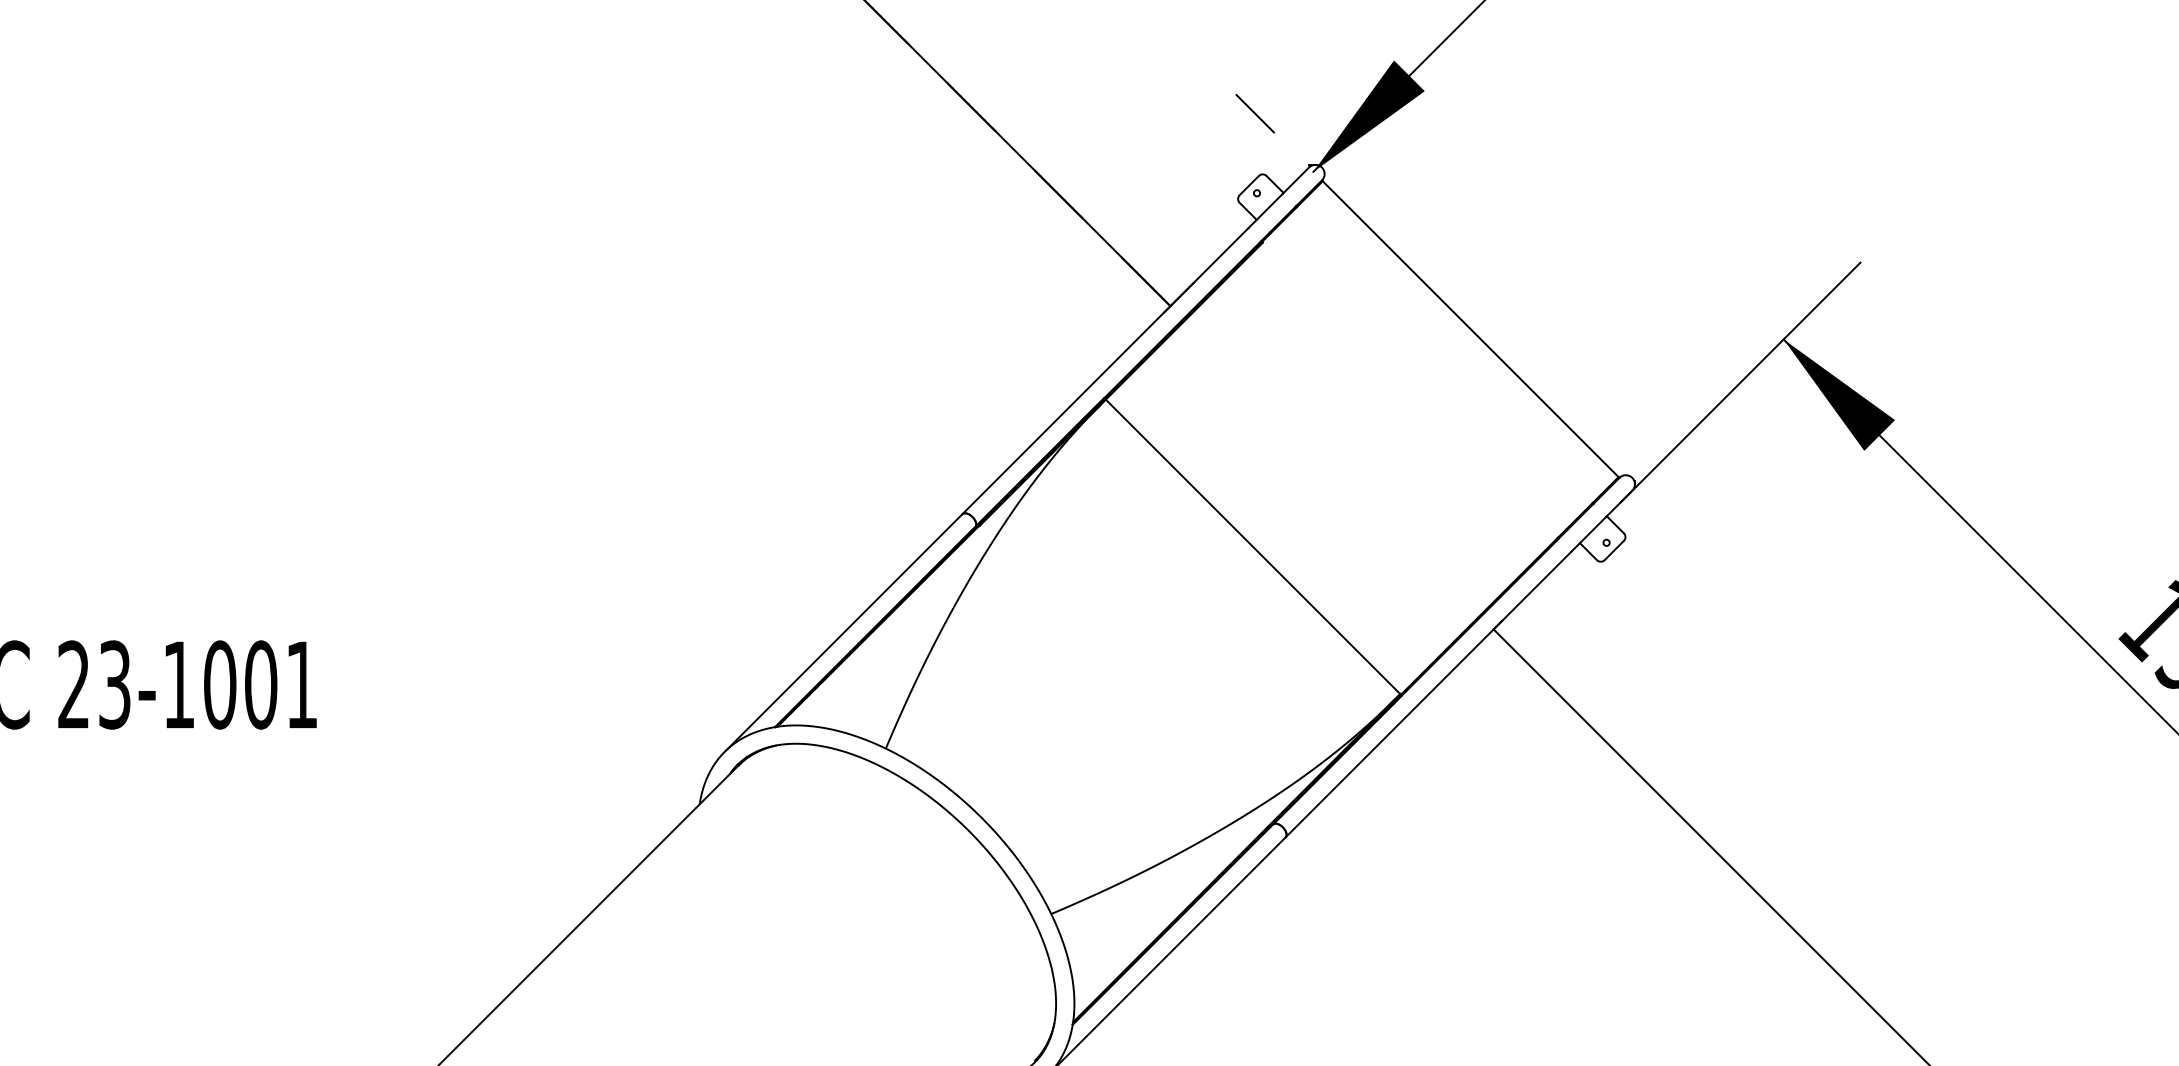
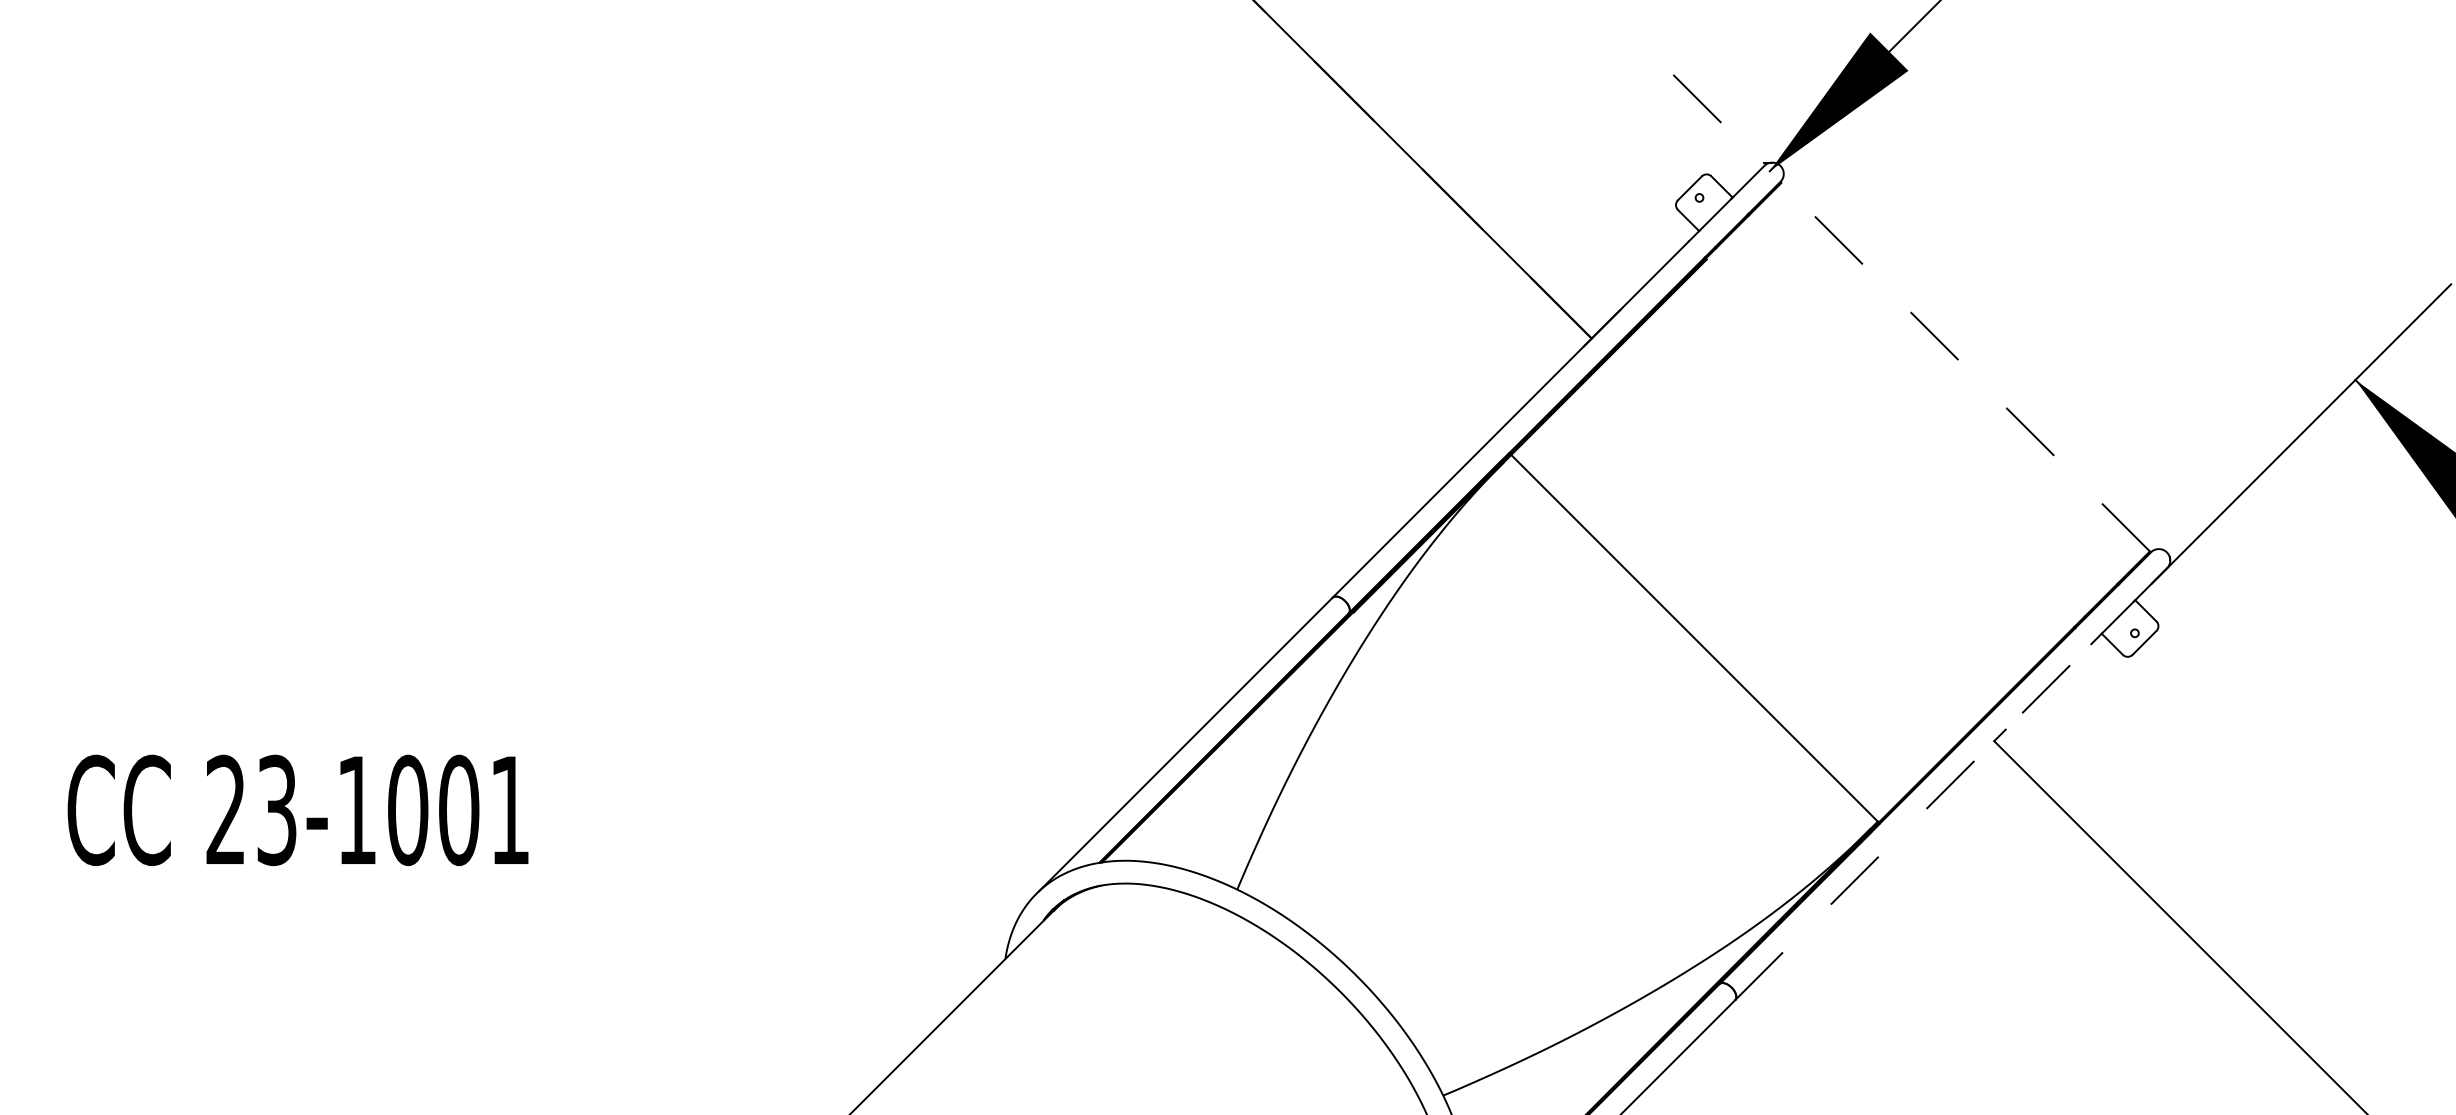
line: (1470, 328) -> (1965, 366), solid -> dashed
line: (1428, 694) -> (1913, 822), solid -> dashed

